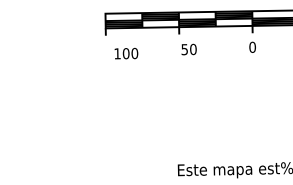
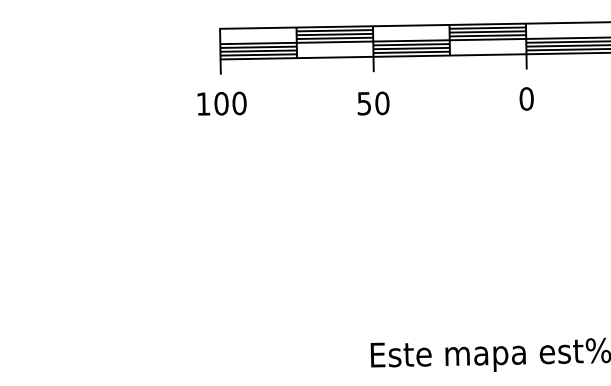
text: (188, 49) -> (372, 103), moved
text: (126, 53) -> (222, 103), moved

